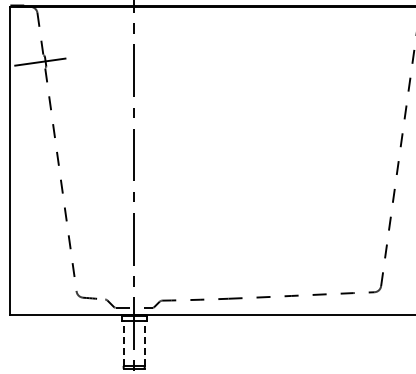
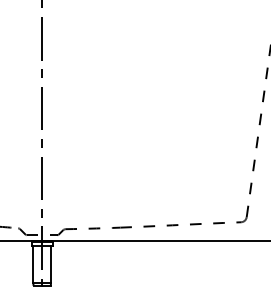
line: (123, 343) -> (33, 264), dashed -> solid
line: (144, 343) -> (50, 264), dashed -> solid

